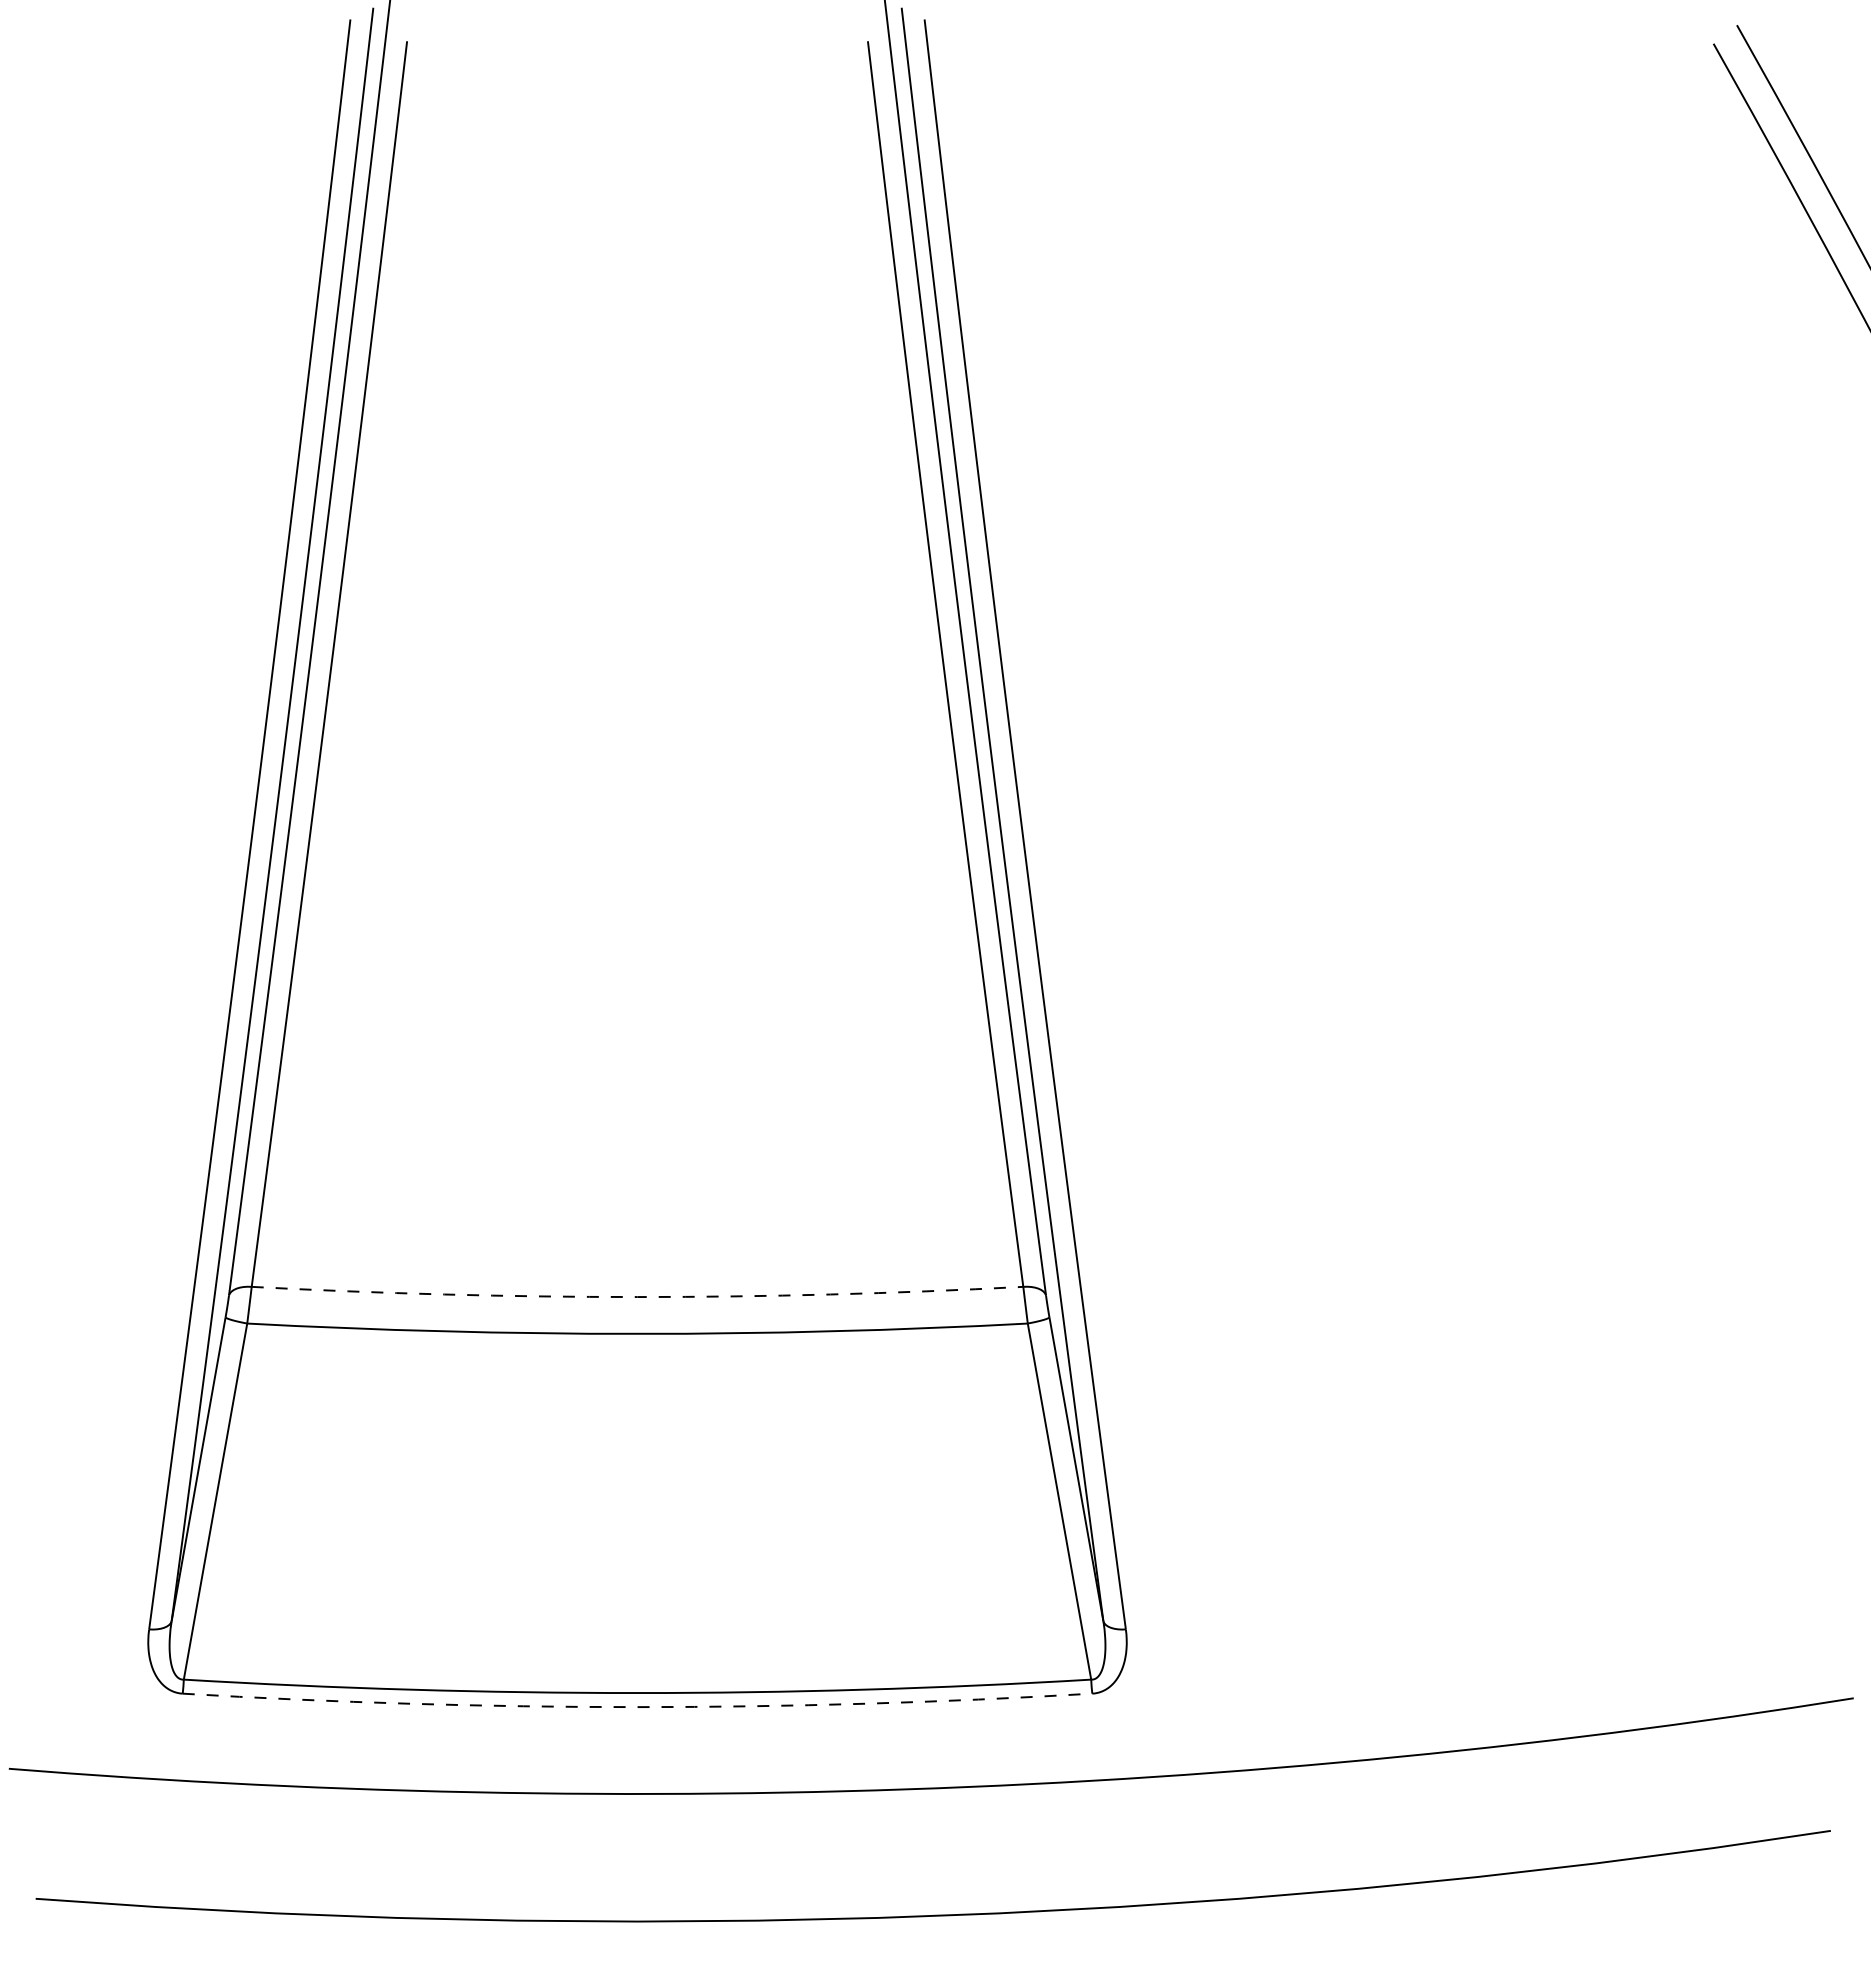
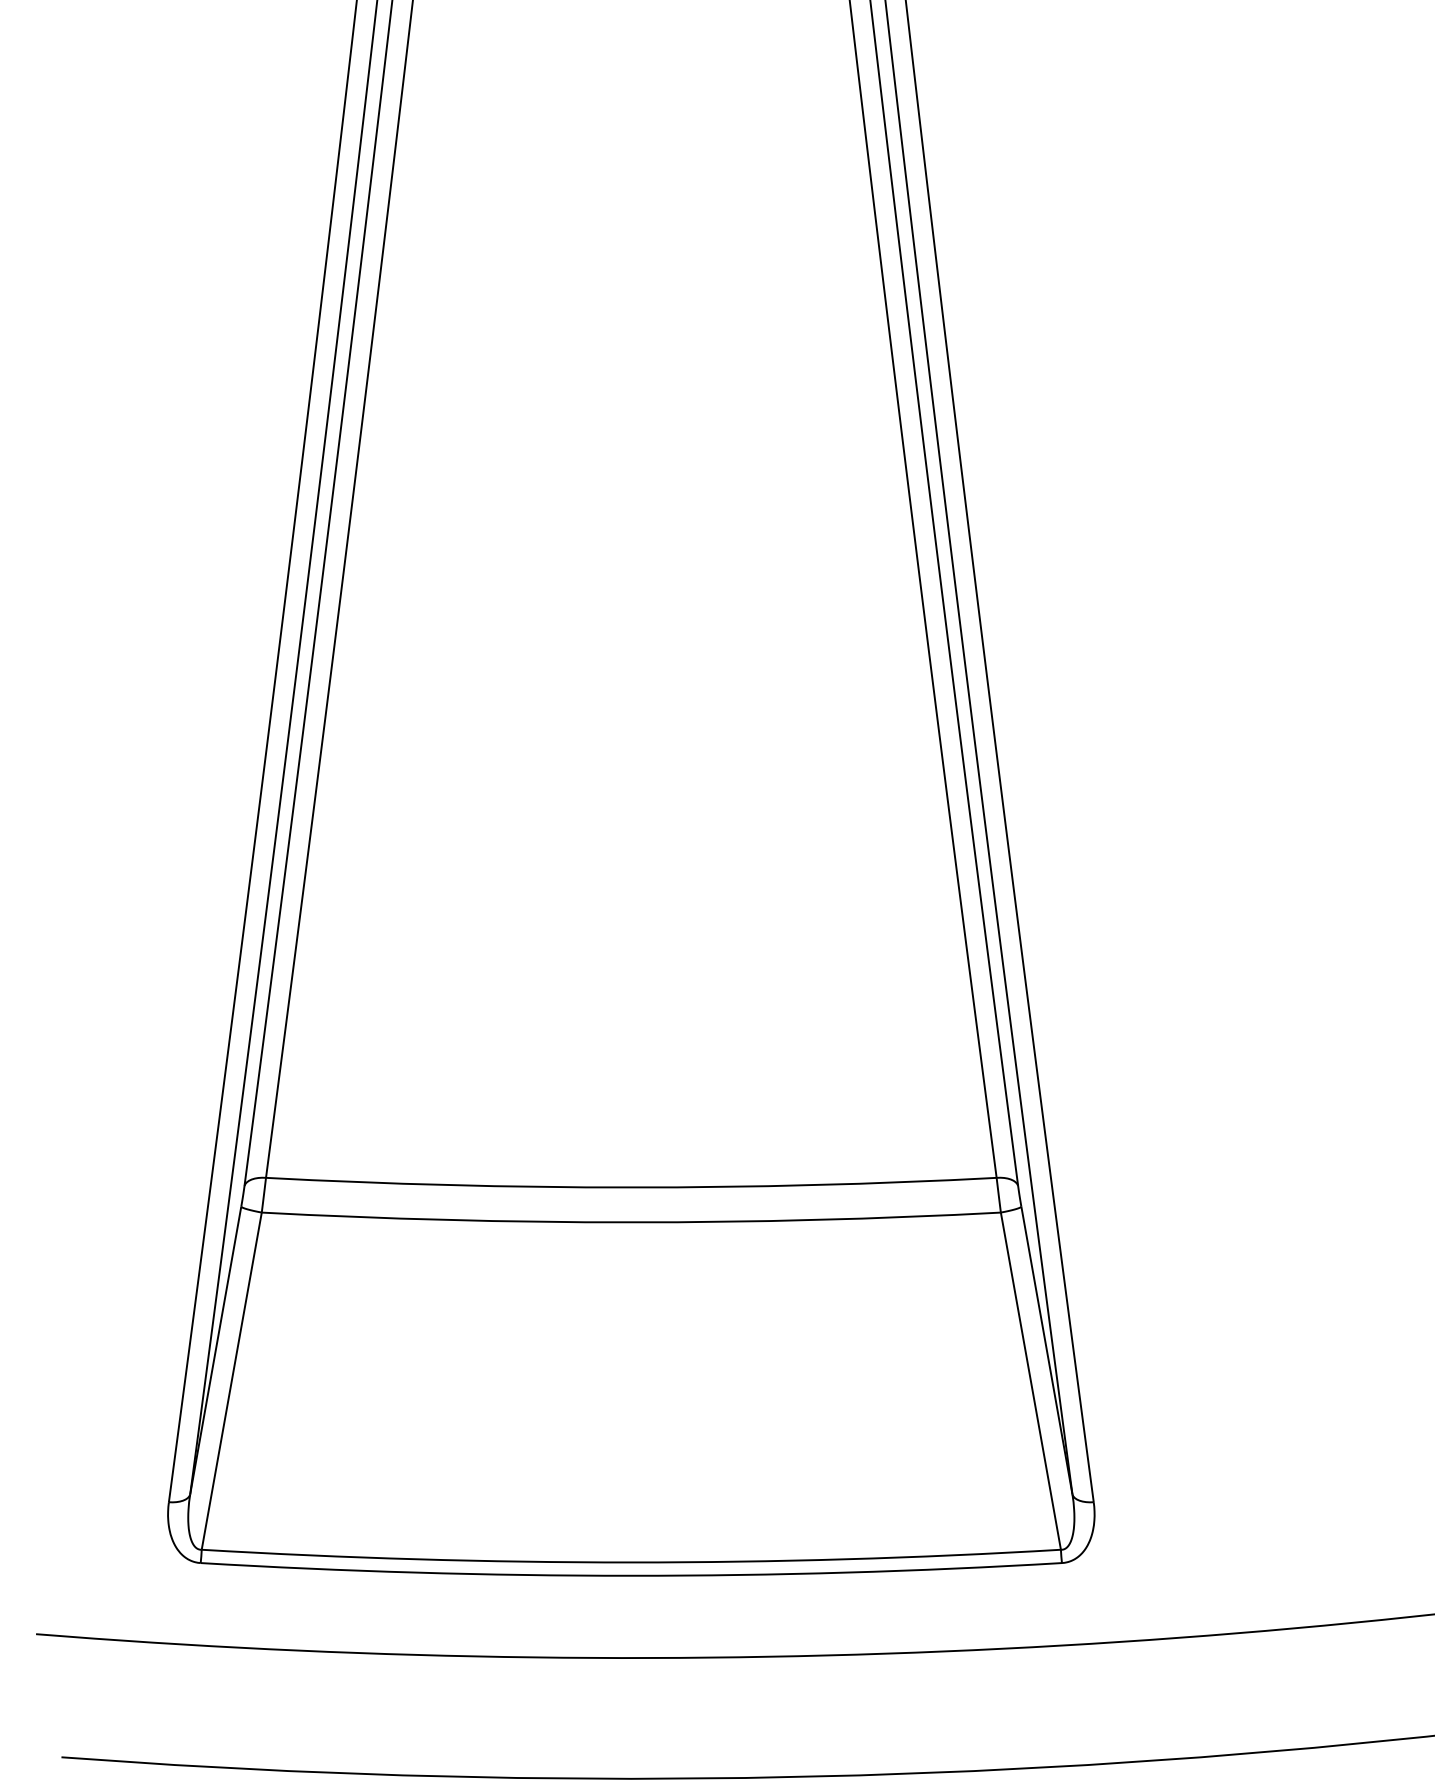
arc: (637, 1297) -> (631, 1187), dashed -> solid
arc: (637, 1707) -> (631, 1576), dashed -> solid

